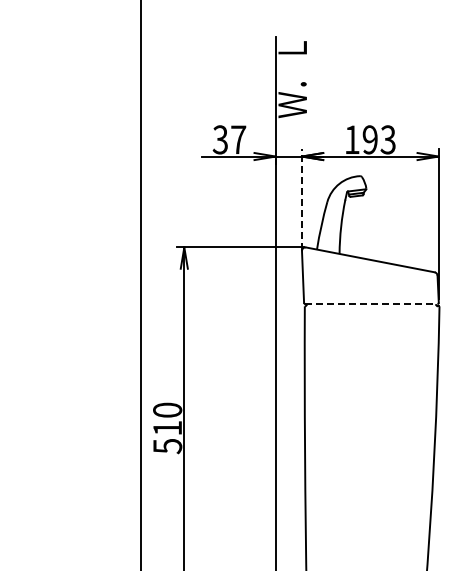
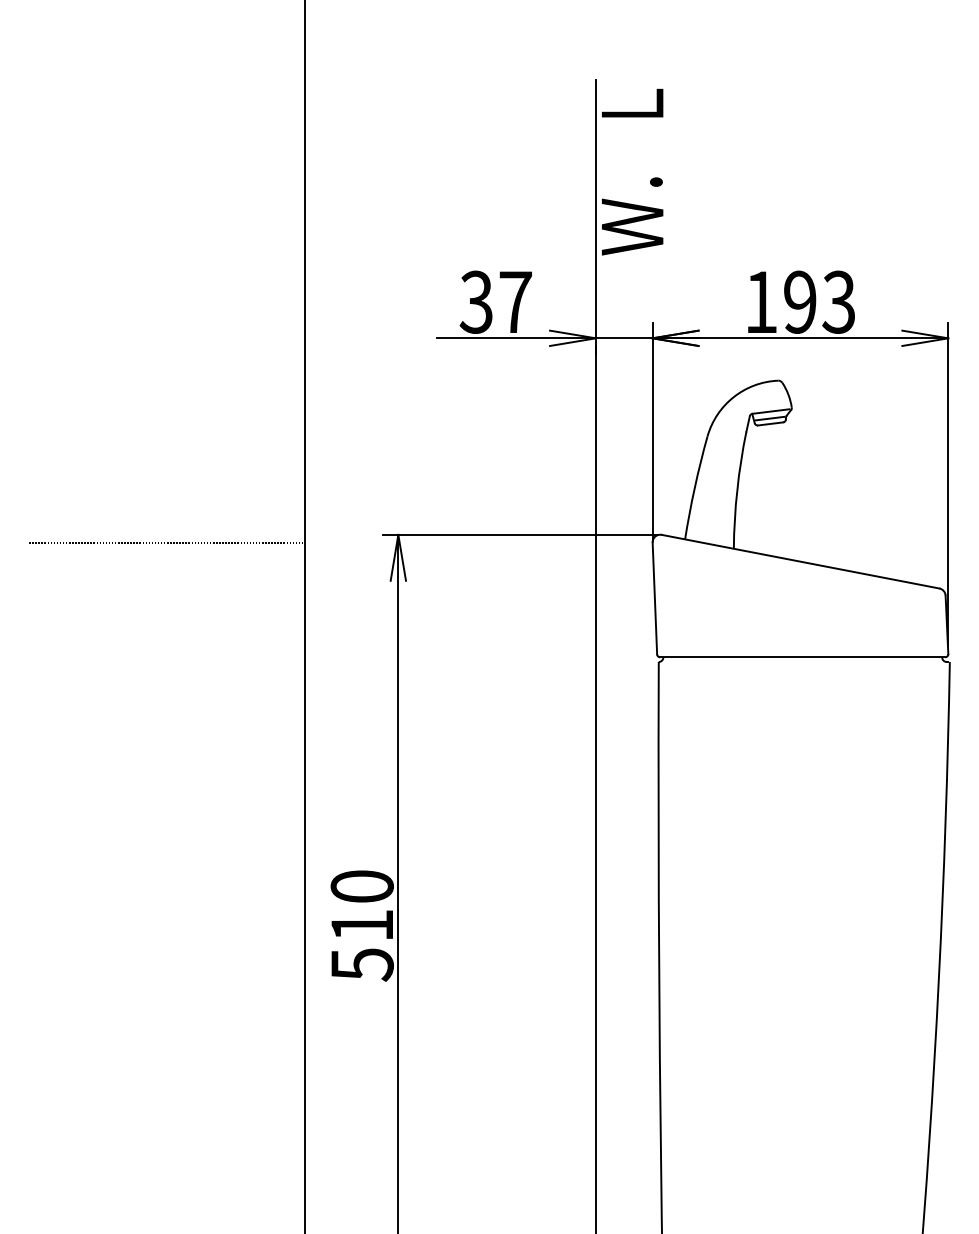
line: (301, 199) -> (651, 431), dashed -> solid
line: (77, 251) -> (167, 543), added
line: (371, 304) -> (802, 658), dashed -> solid

